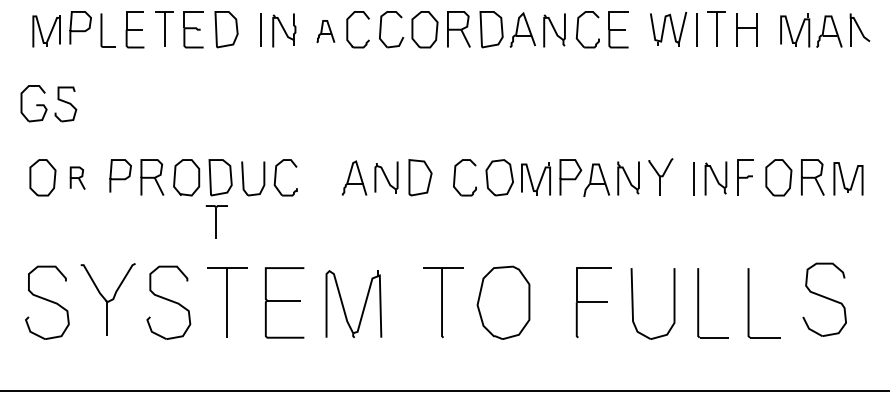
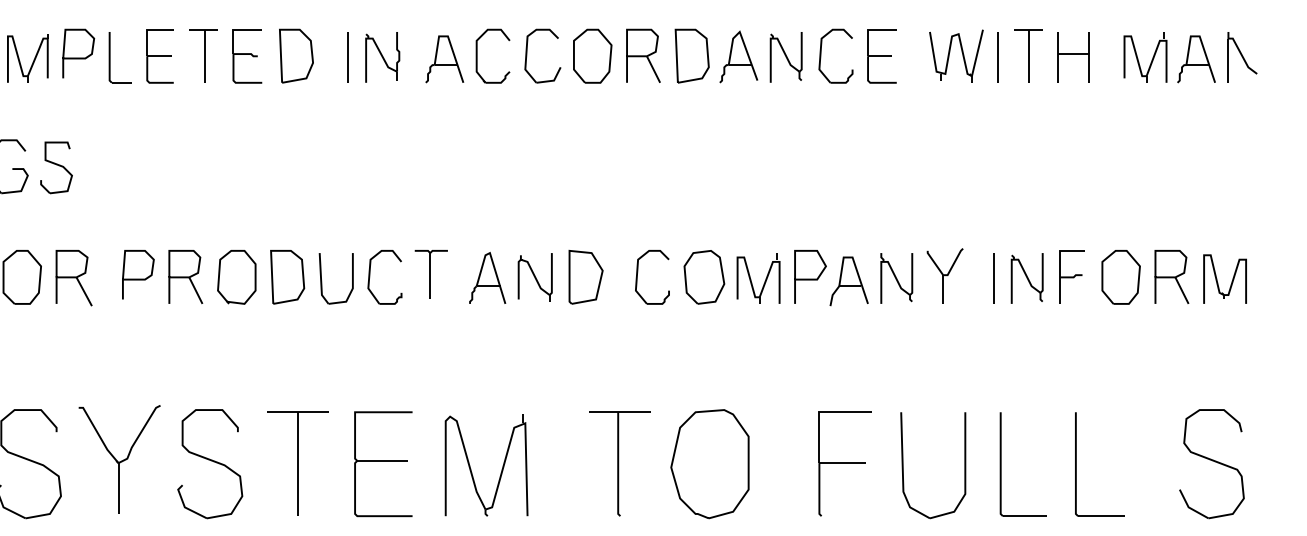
part: (325, 31) -> (444, 58), size x1.43
part: (77, 178) -> (73, 278), size x1.67
part: (216, 221) -> (430, 273), moved
part: (824, 299) -> (1211, 463), moved

